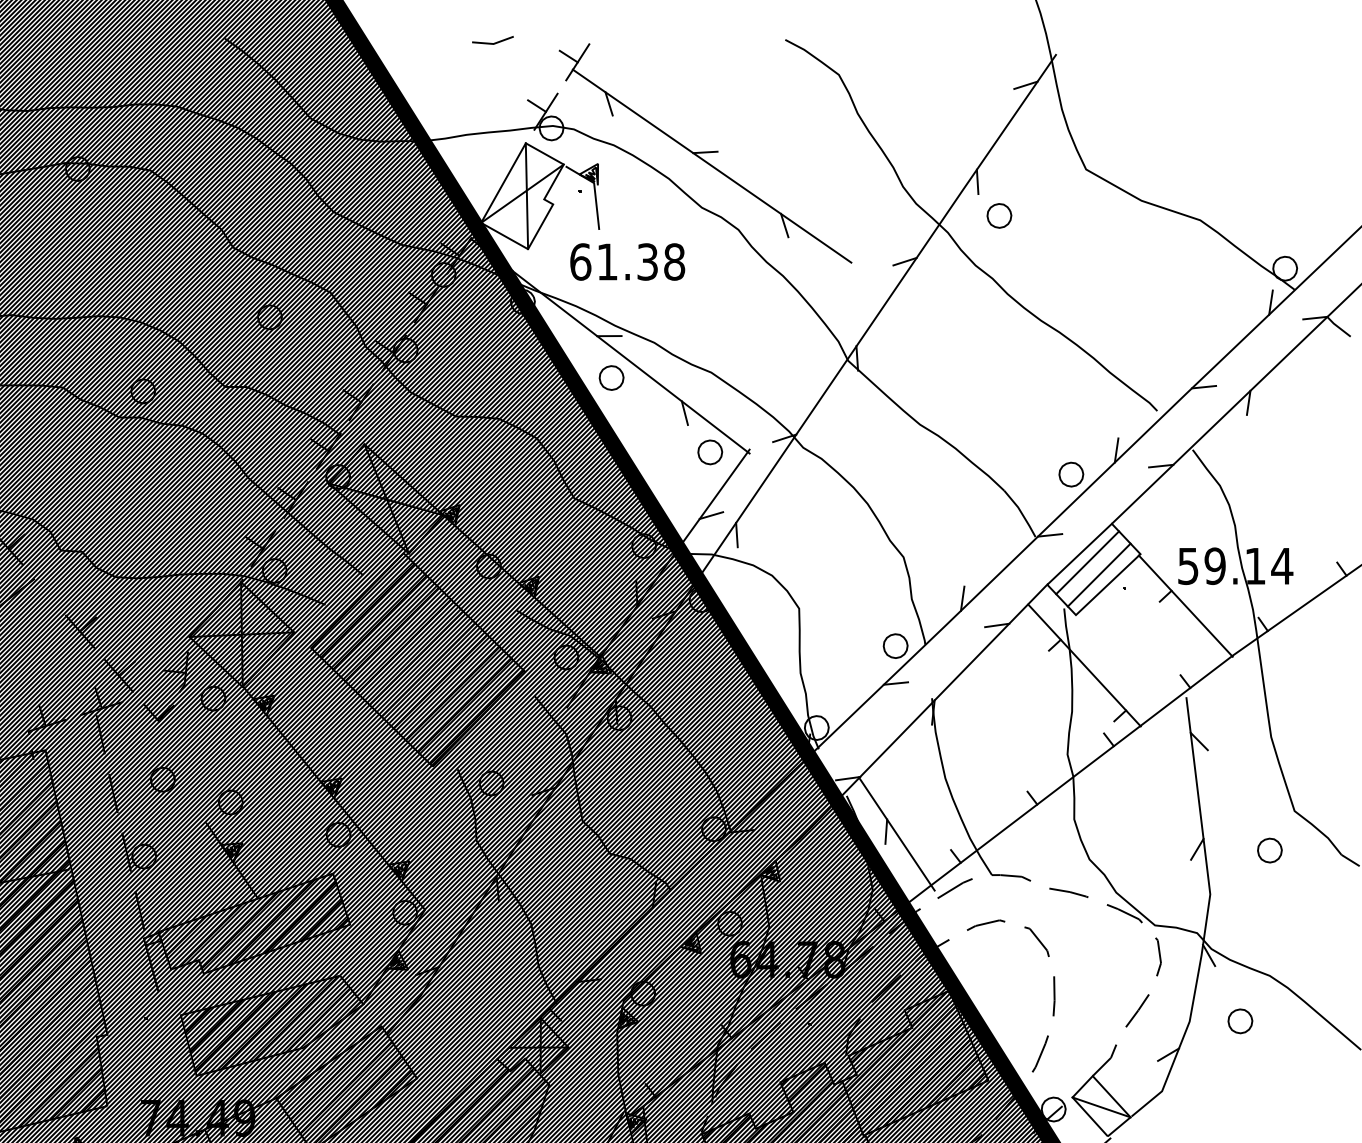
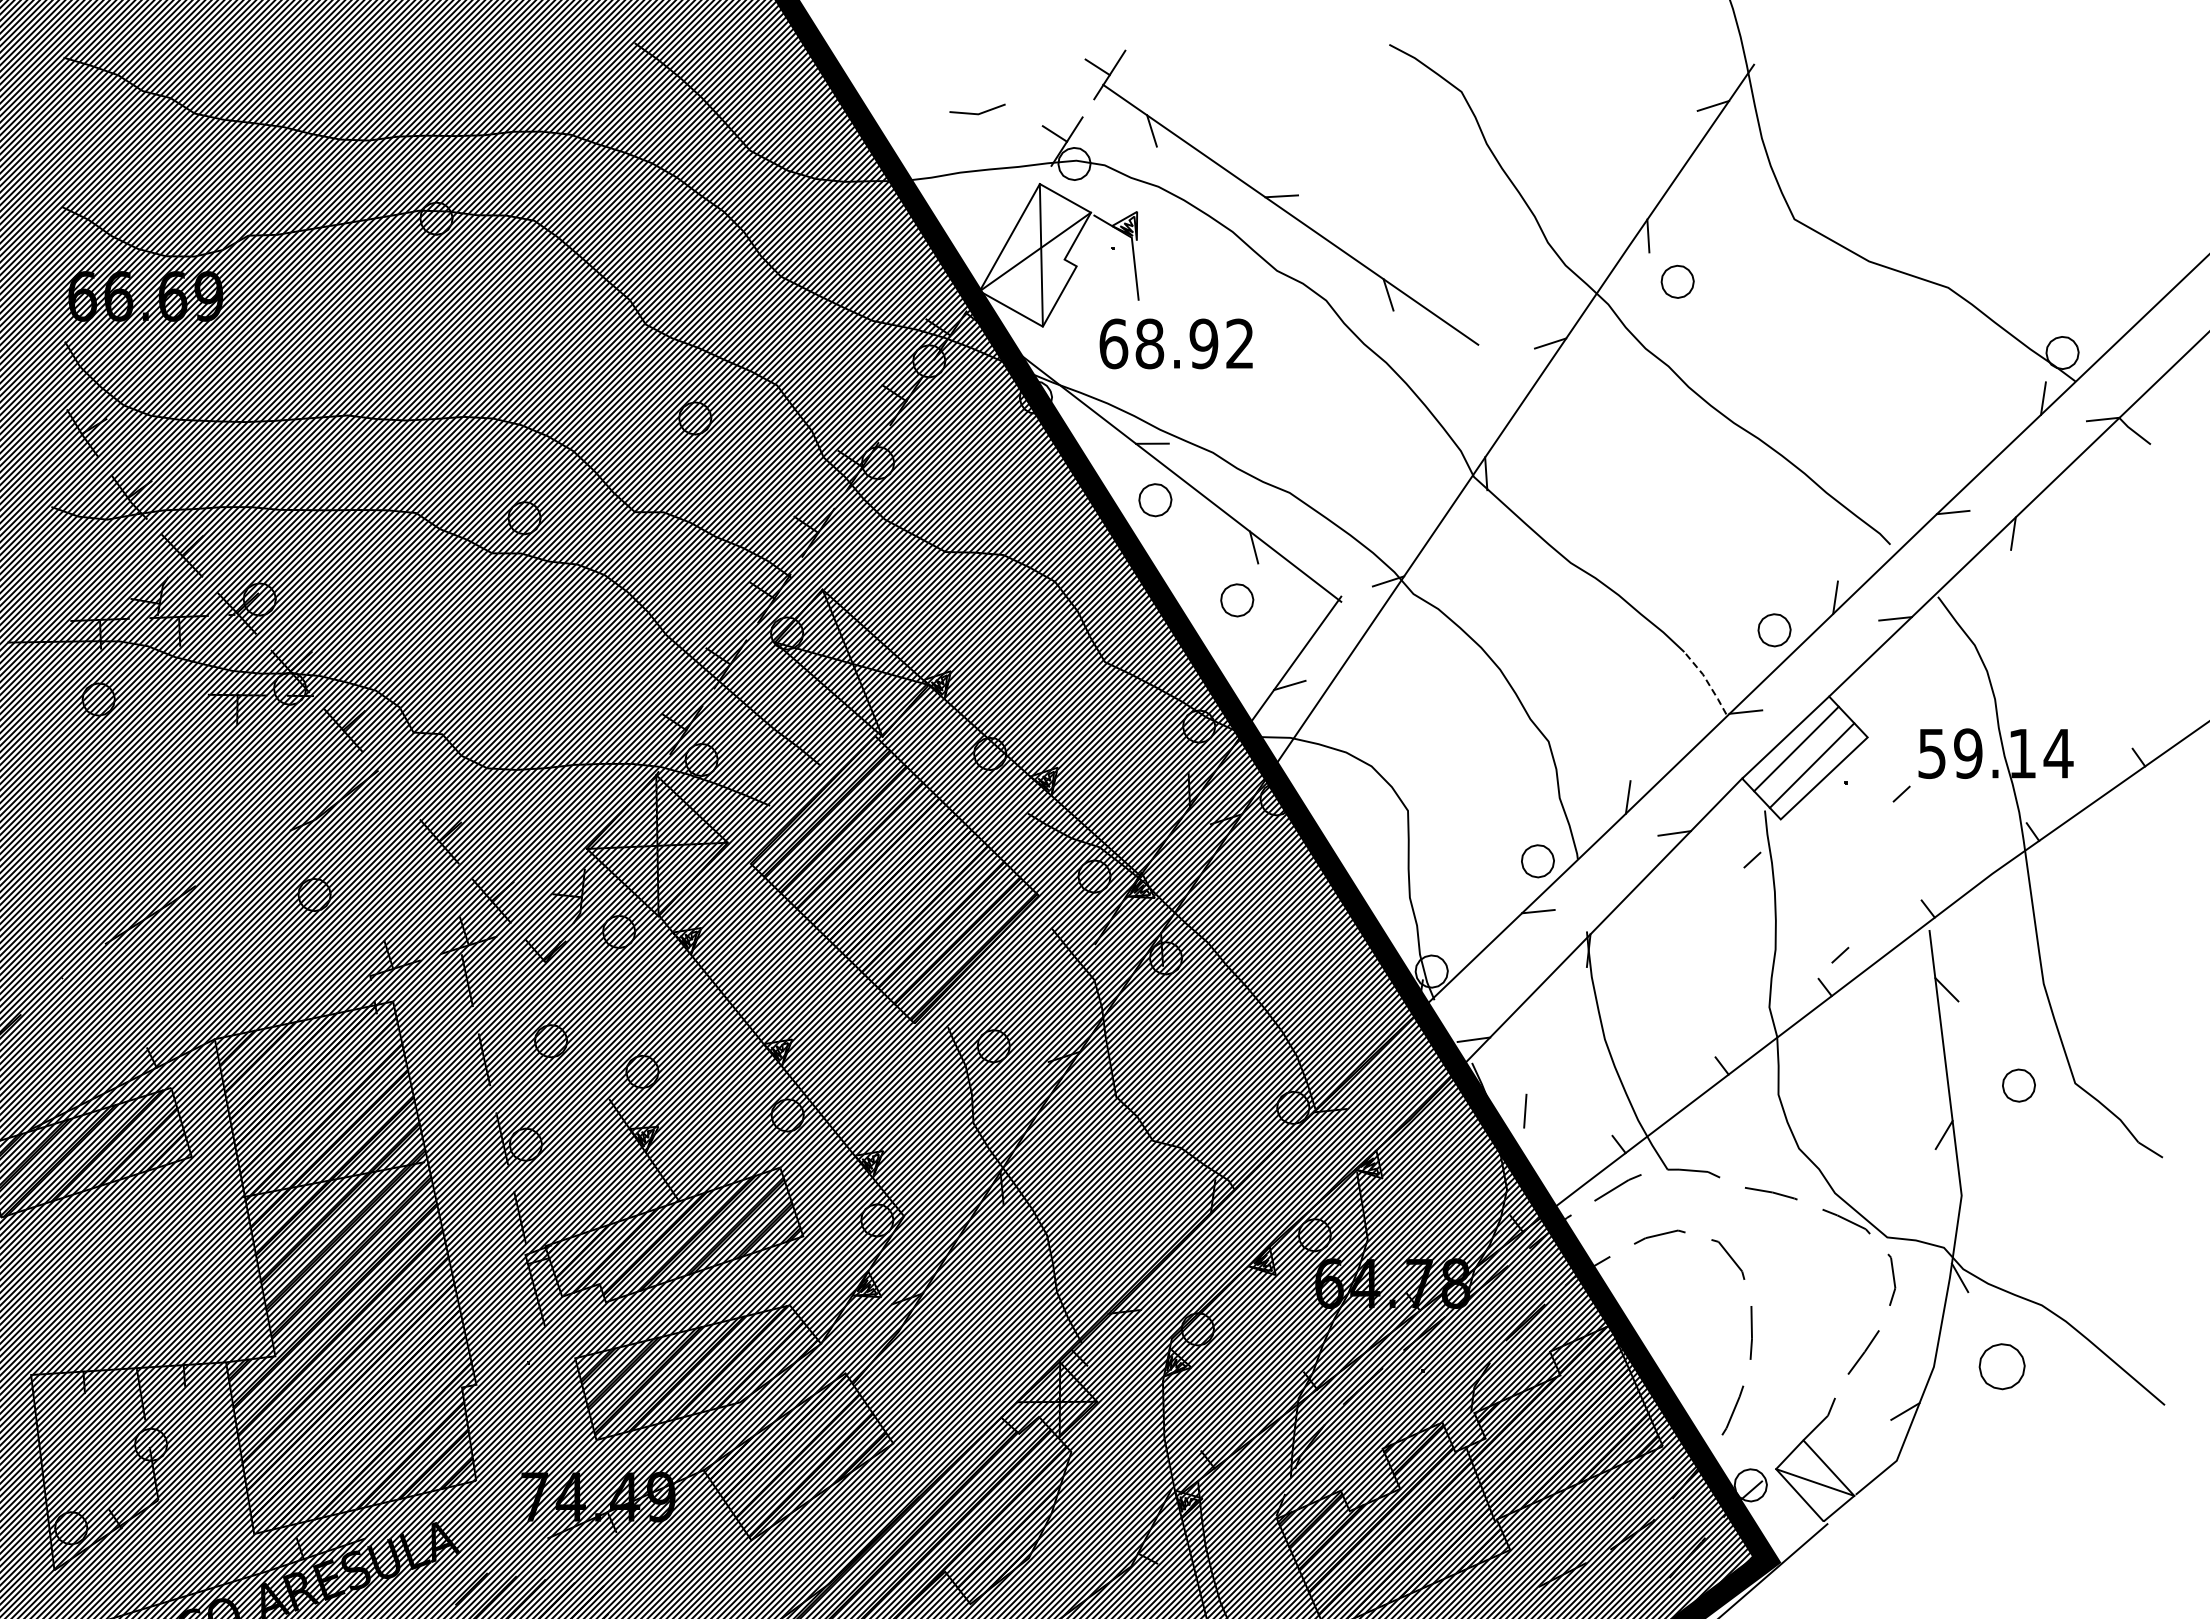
line: (492, 43) -> (977, 113), moved
text: (640, 261) -> (1194, 343), 61.38 -> 68.92
part: (710, 452) -> (1237, 600), moved
line: (1021, 512) -> (1707, 681), solid -> dashed
line: (737, 534) -> (1324, 711), removed
line: (1185, 606) -> (1928, 807), removed
line: (1084, 665) -> (1792, 887), removed
line: (896, 834) -> (1539, 1114), removed
part: (1269, 850) -> (2018, 1085), moved
part: (1240, 1021) -> (2002, 1366), size x1.4

